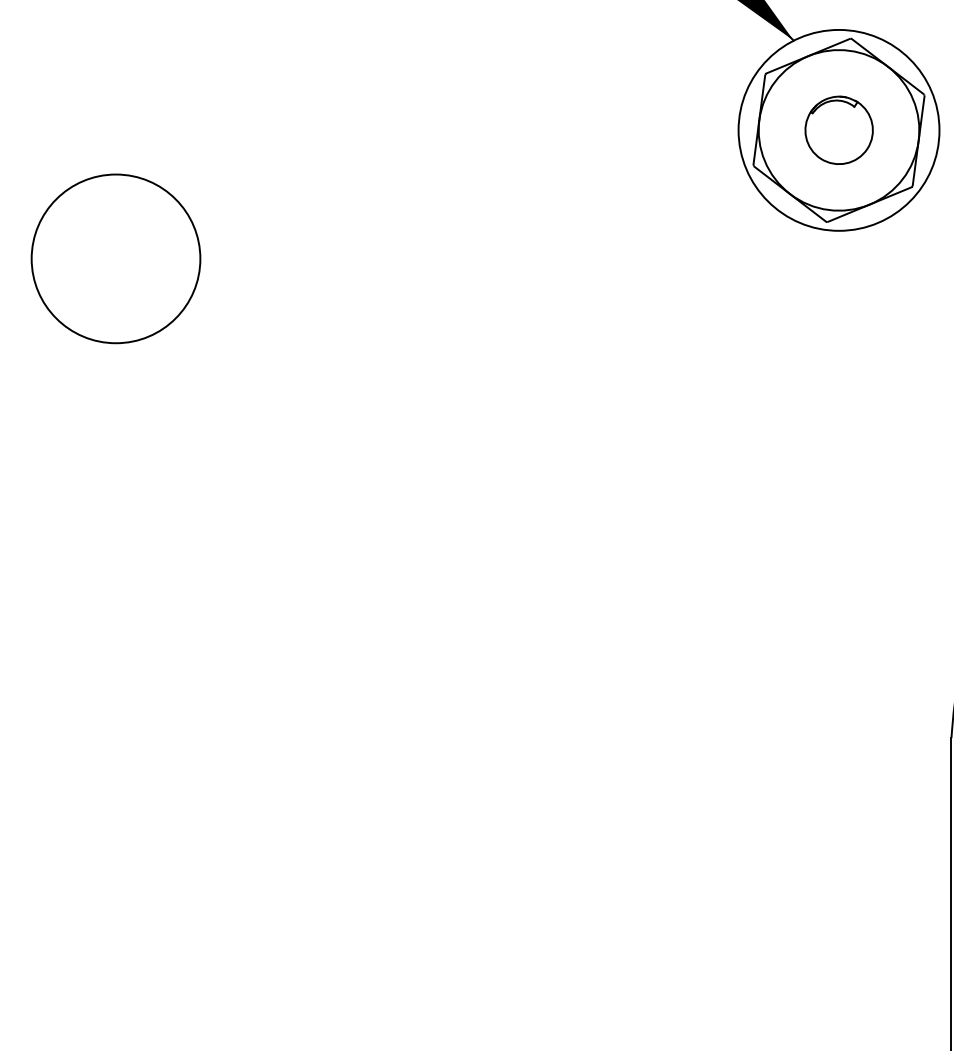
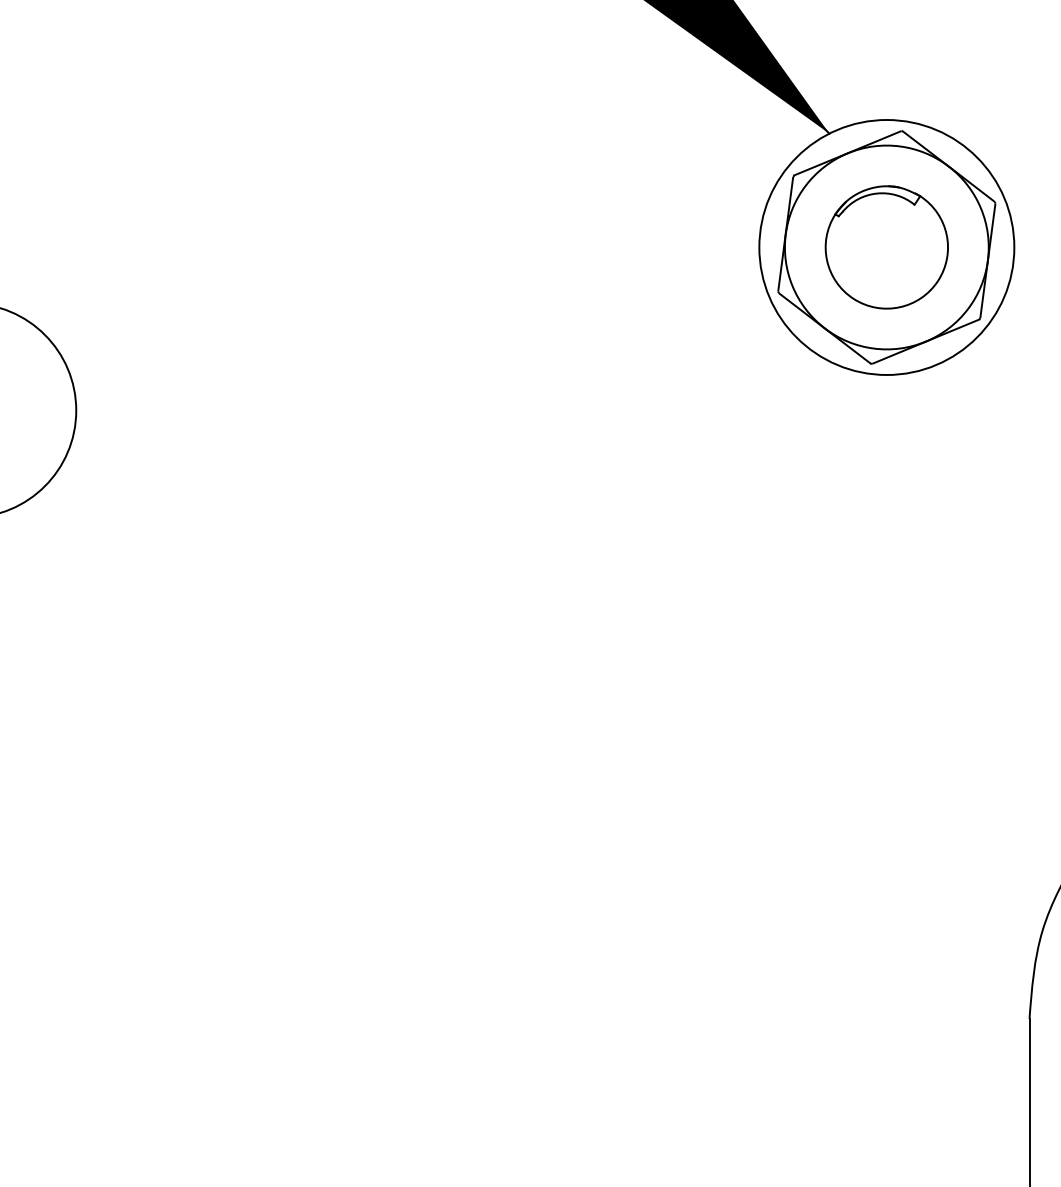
part: (839, 130) -> (887, 247), size x1.43

